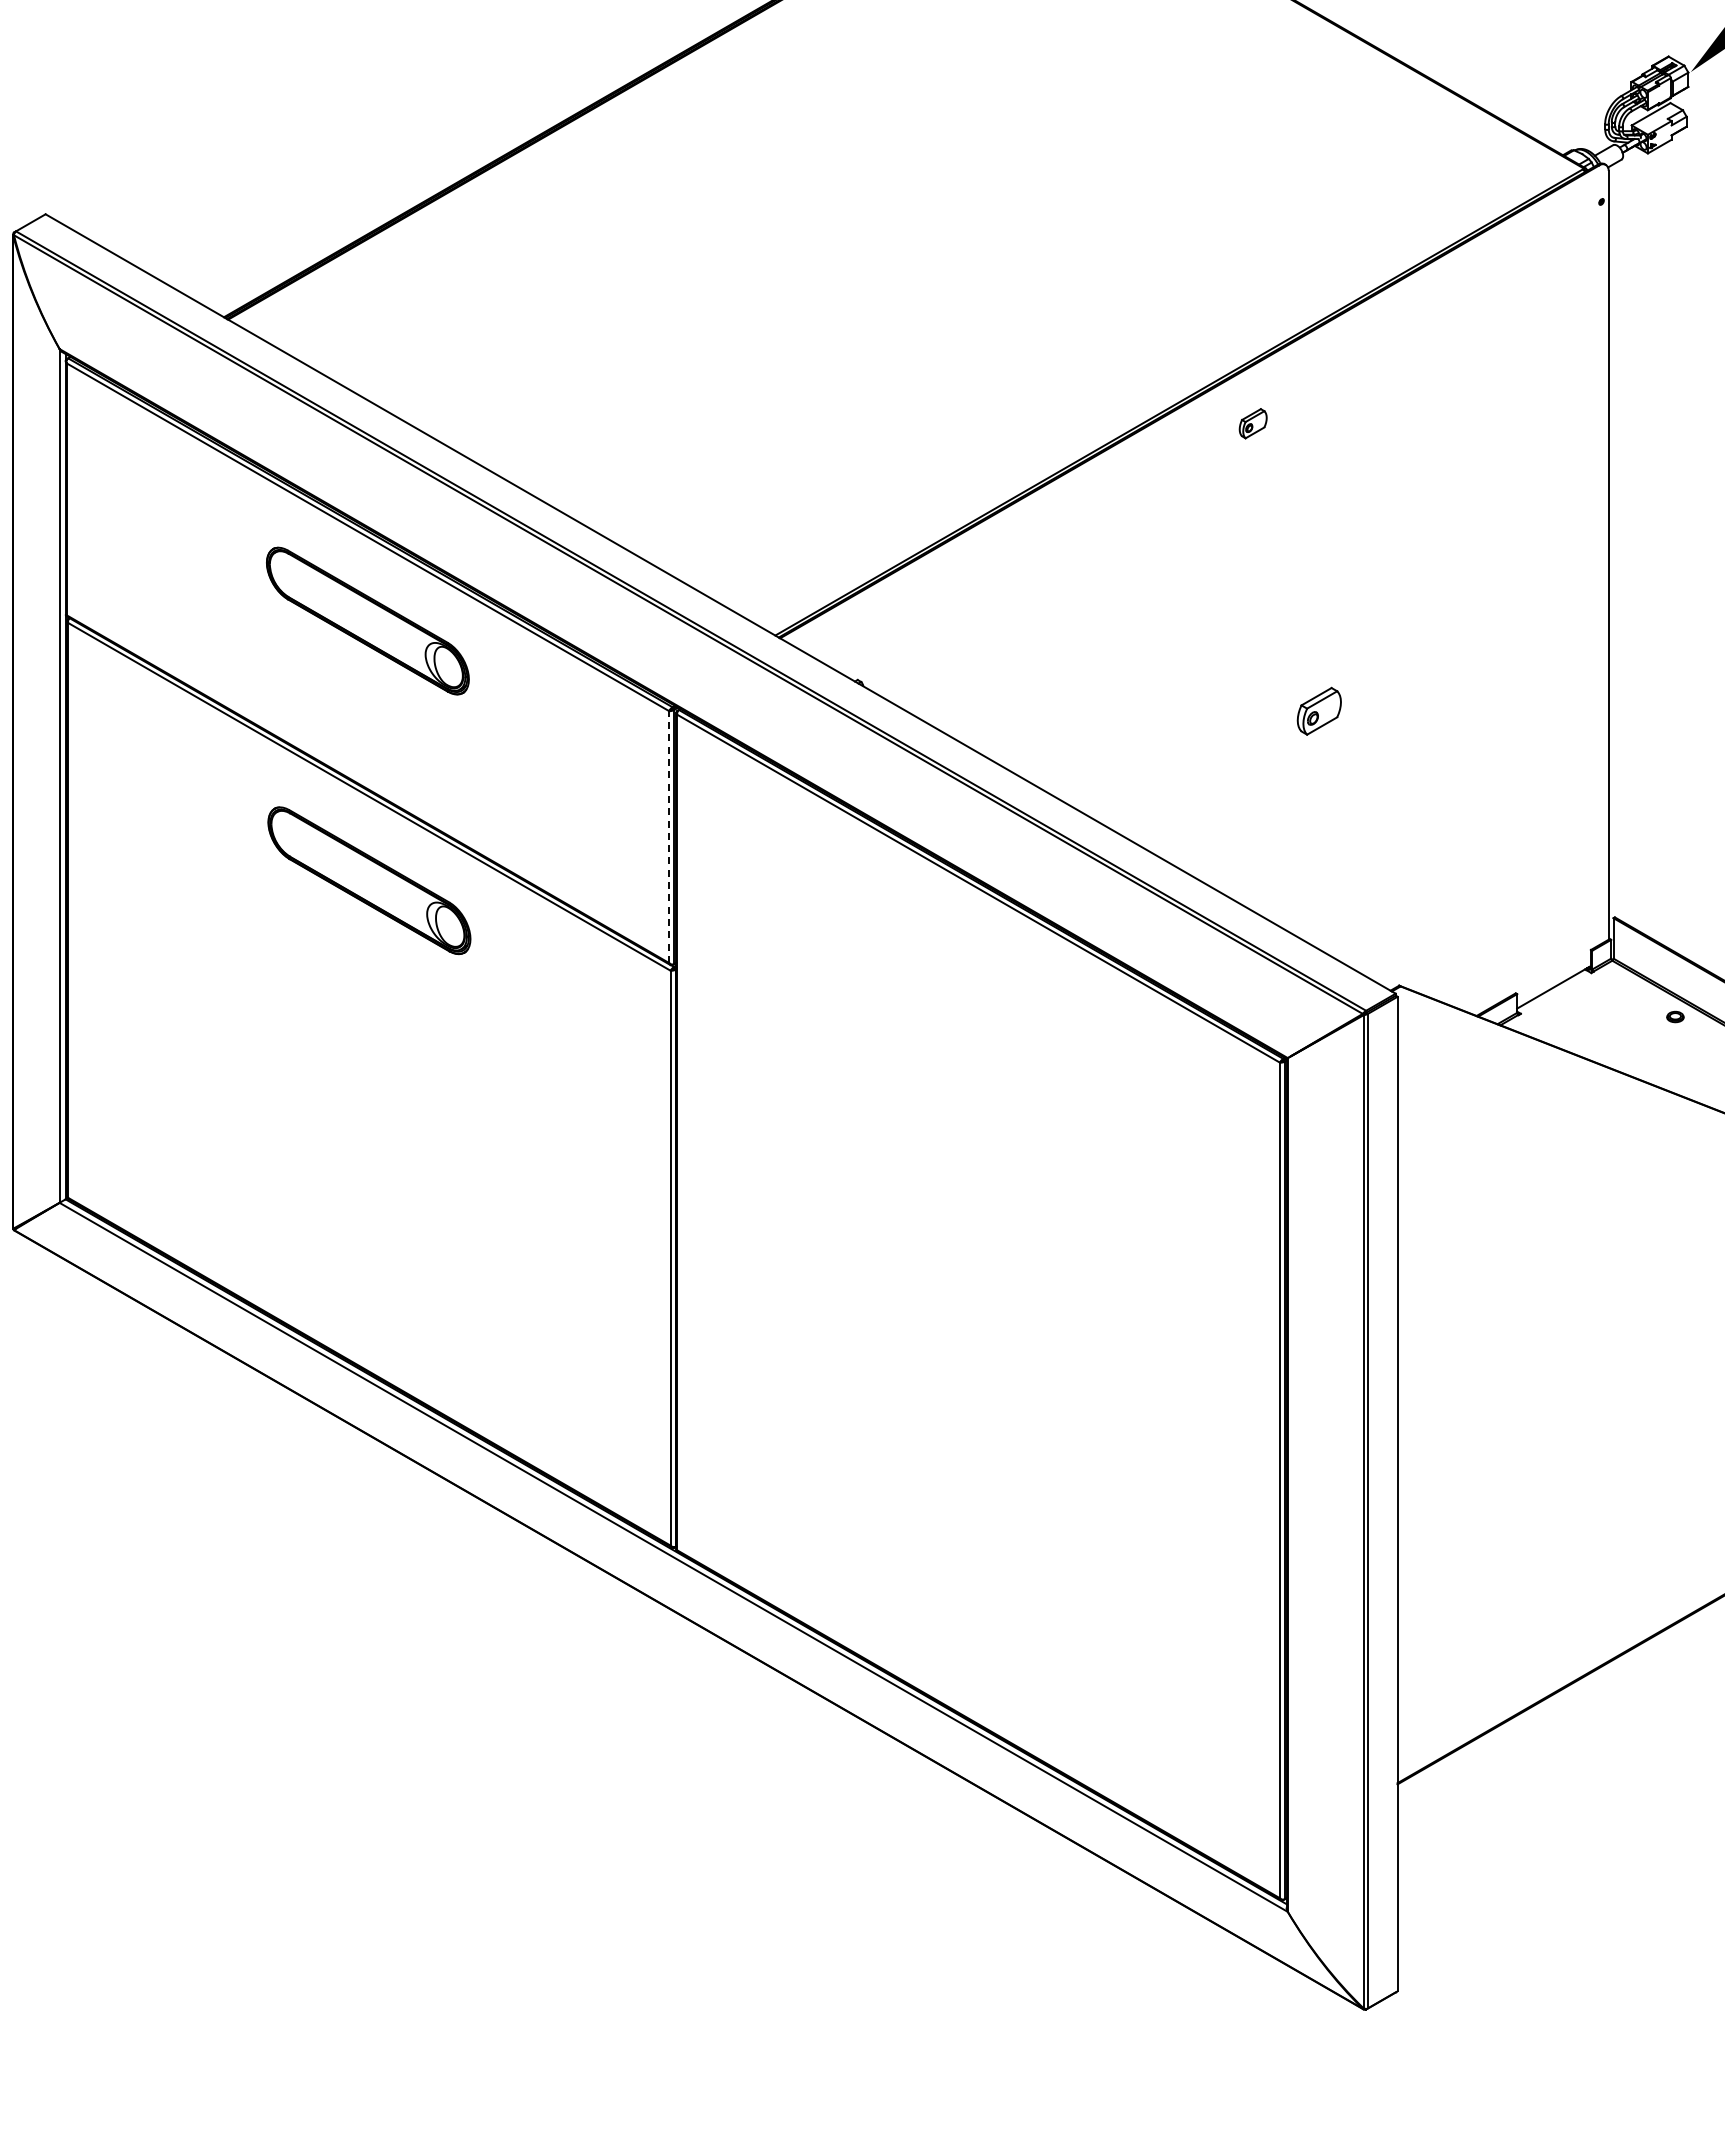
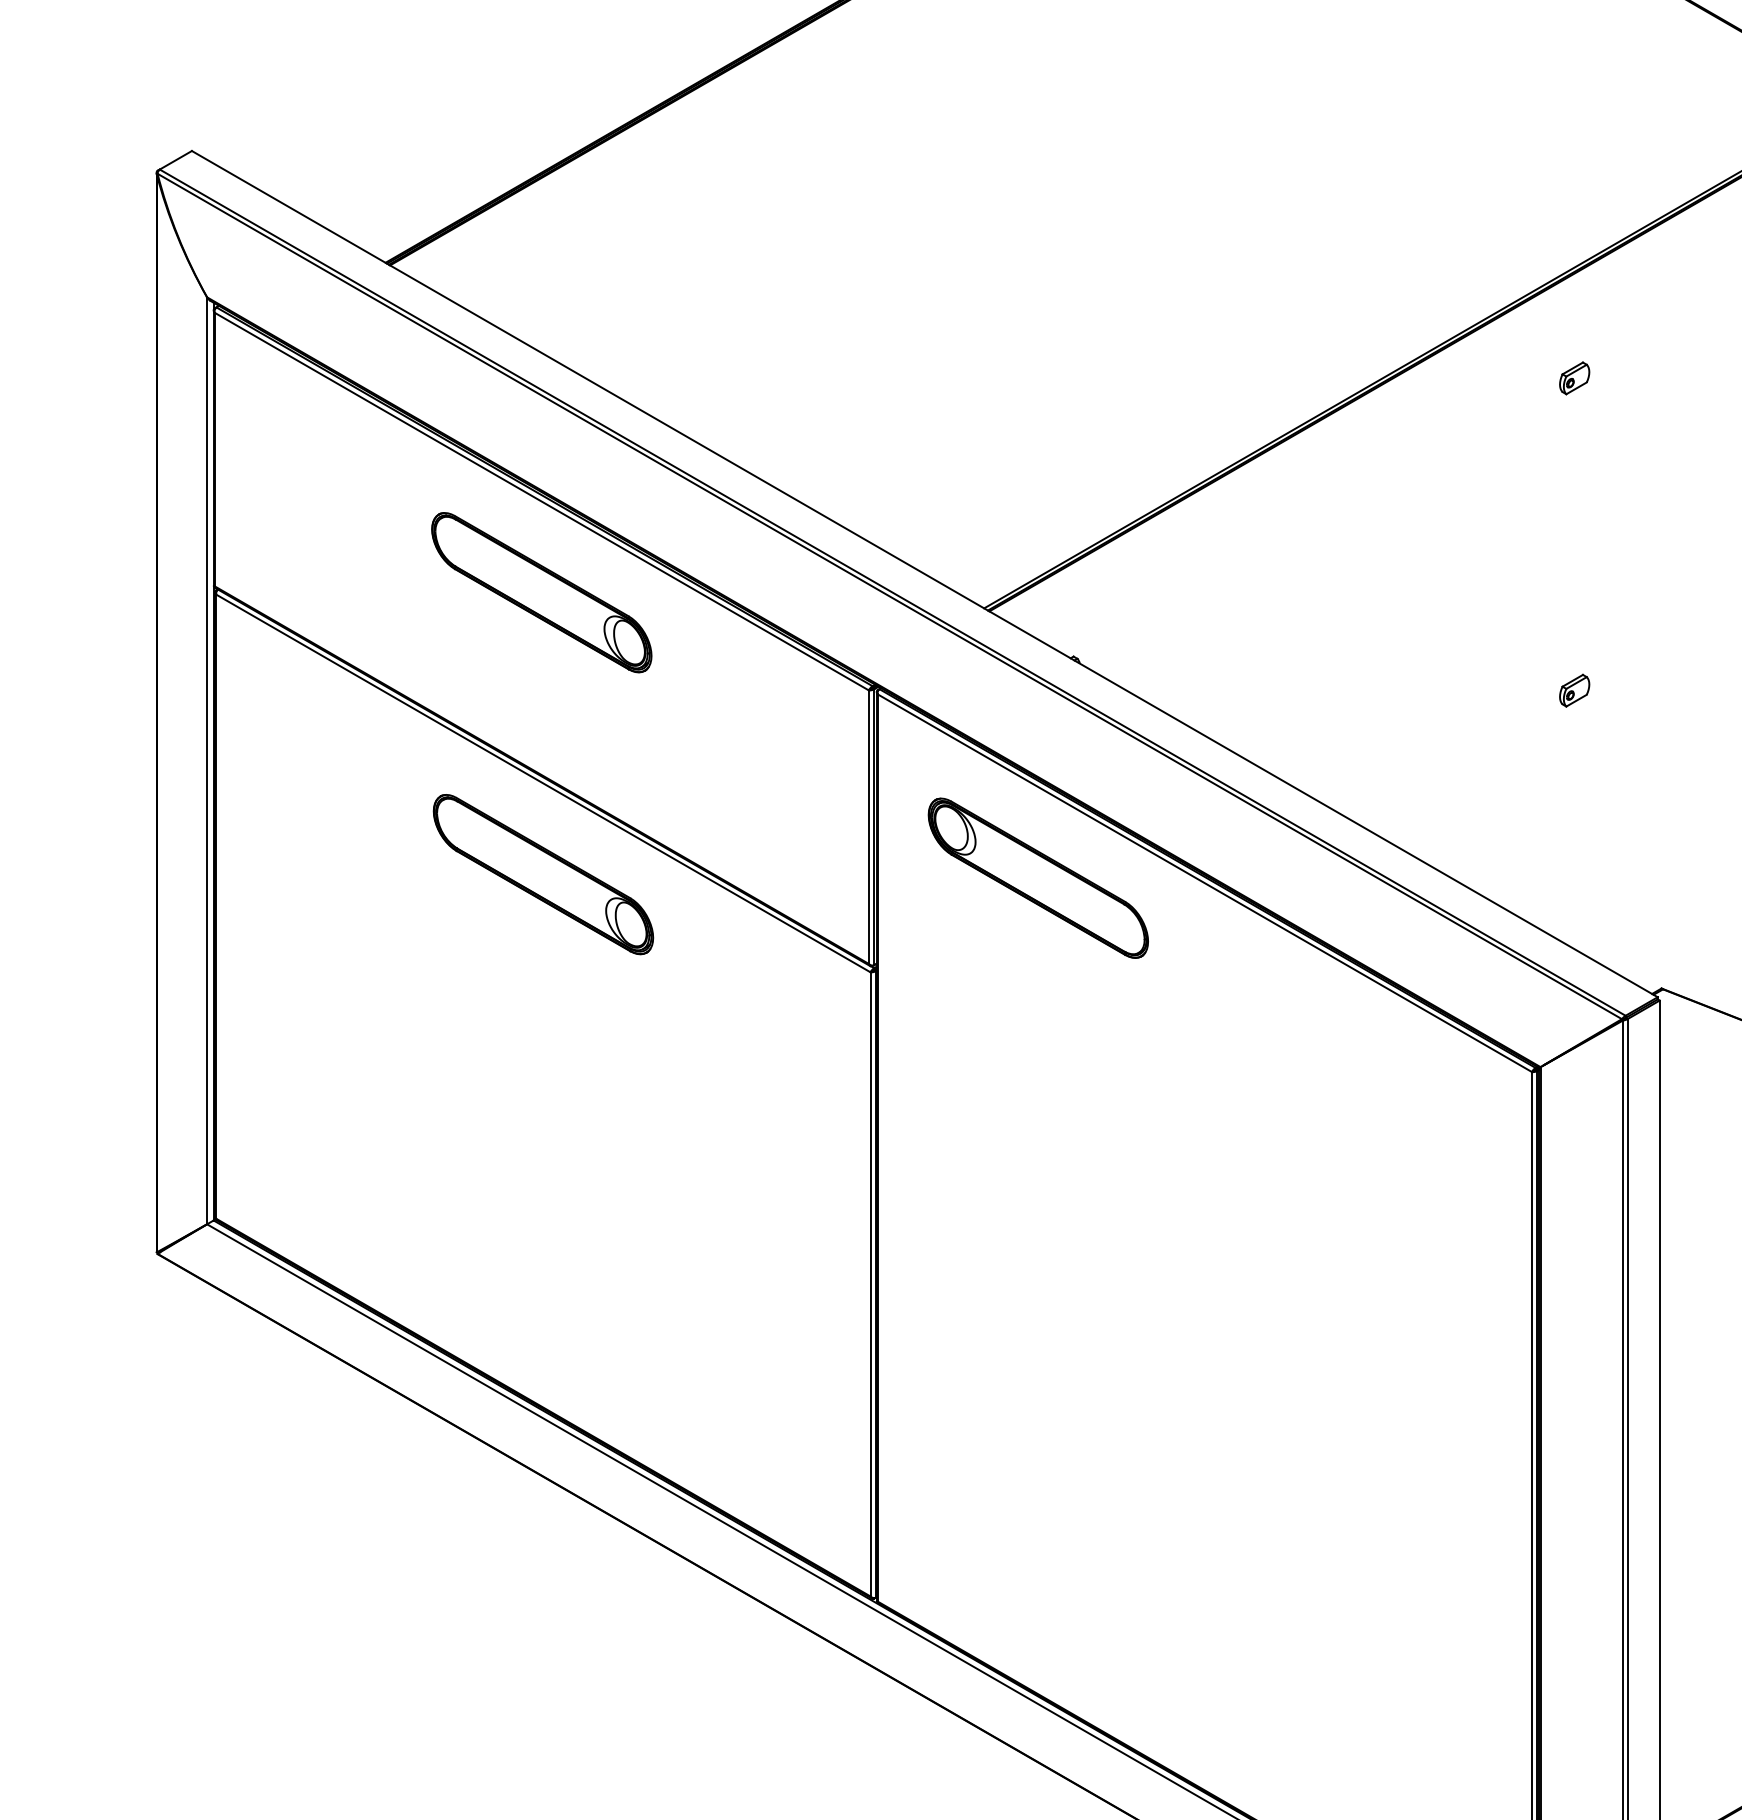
part: (1252, 423) -> (1573, 378), moved
part: (1318, 711) -> (1573, 690), size x0.62
line: (669, 837) -> (869, 827), dashed -> solid
part: (825, 883) -> (1038, 877), added

